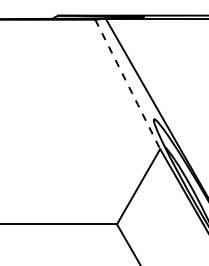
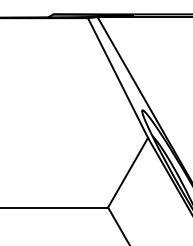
line: (128, 84) -> (118, 78), dashed -> solid

